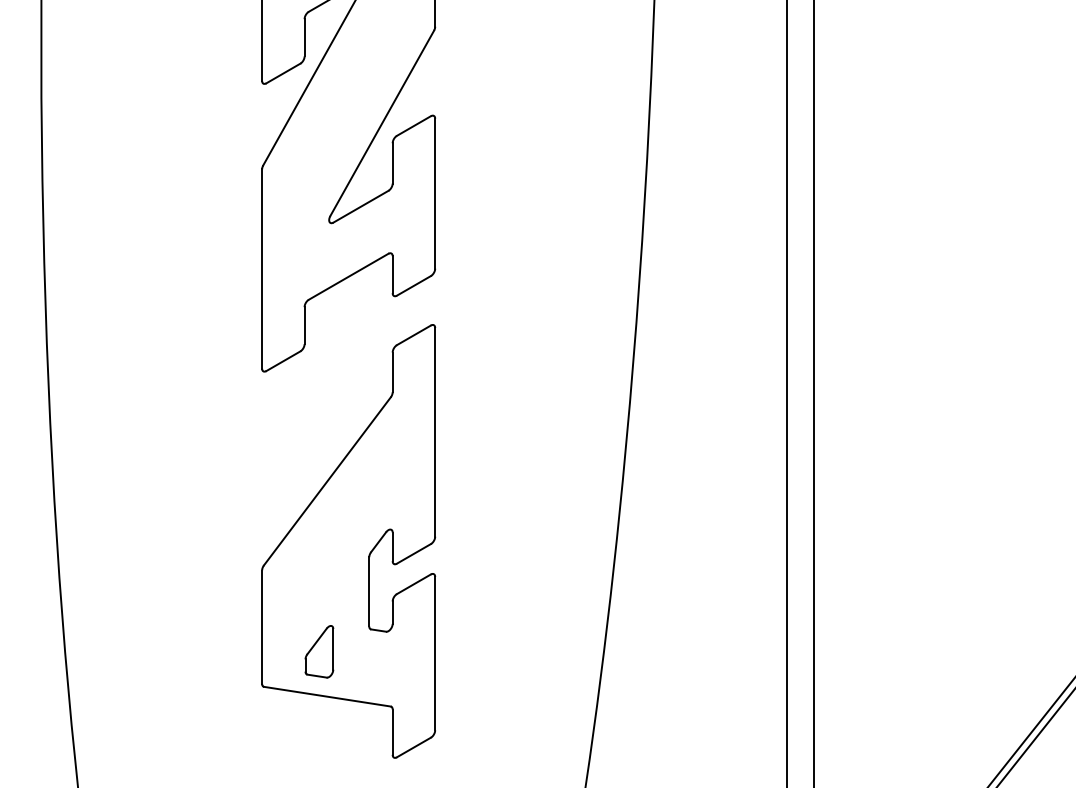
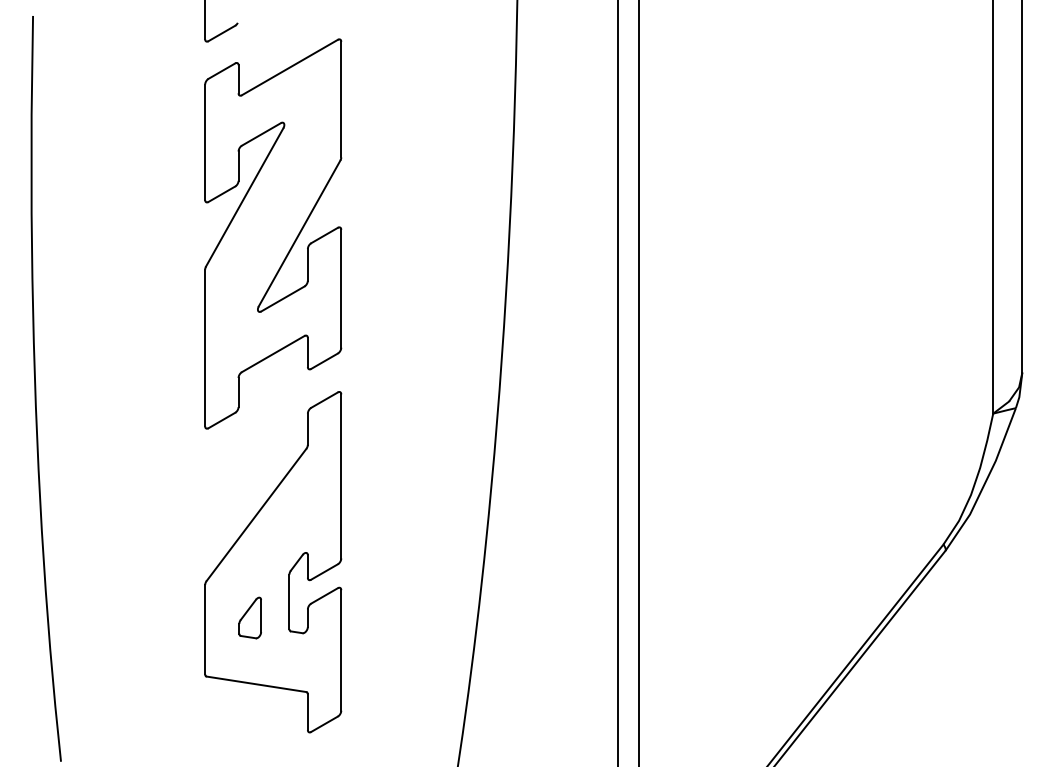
part: (318, 651) -> (249, 617), moved

